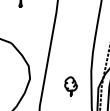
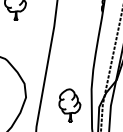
part: (70, 86) -> (69, 105), size x1.67

